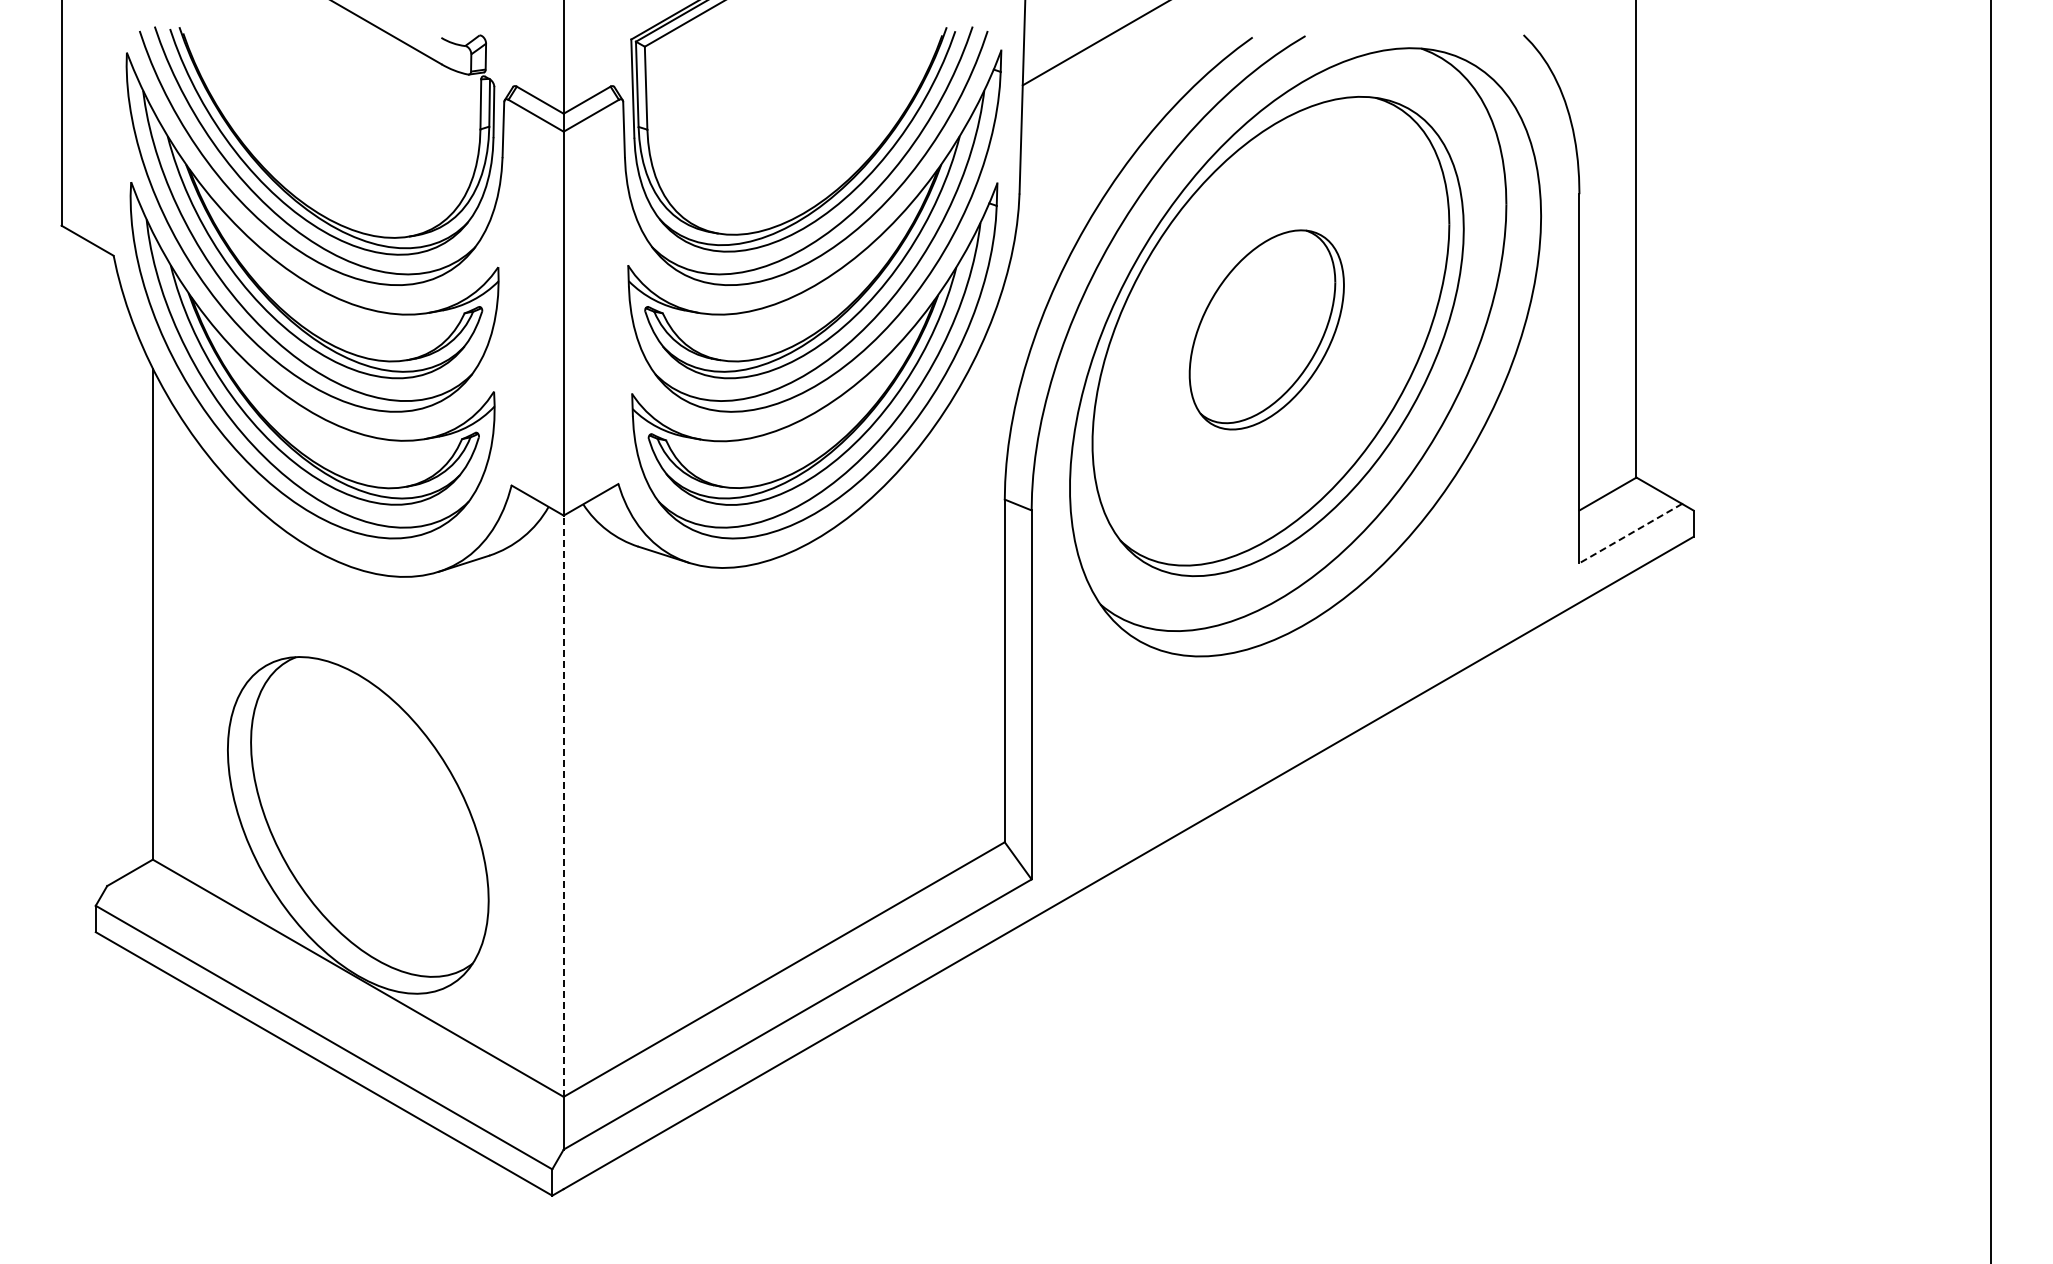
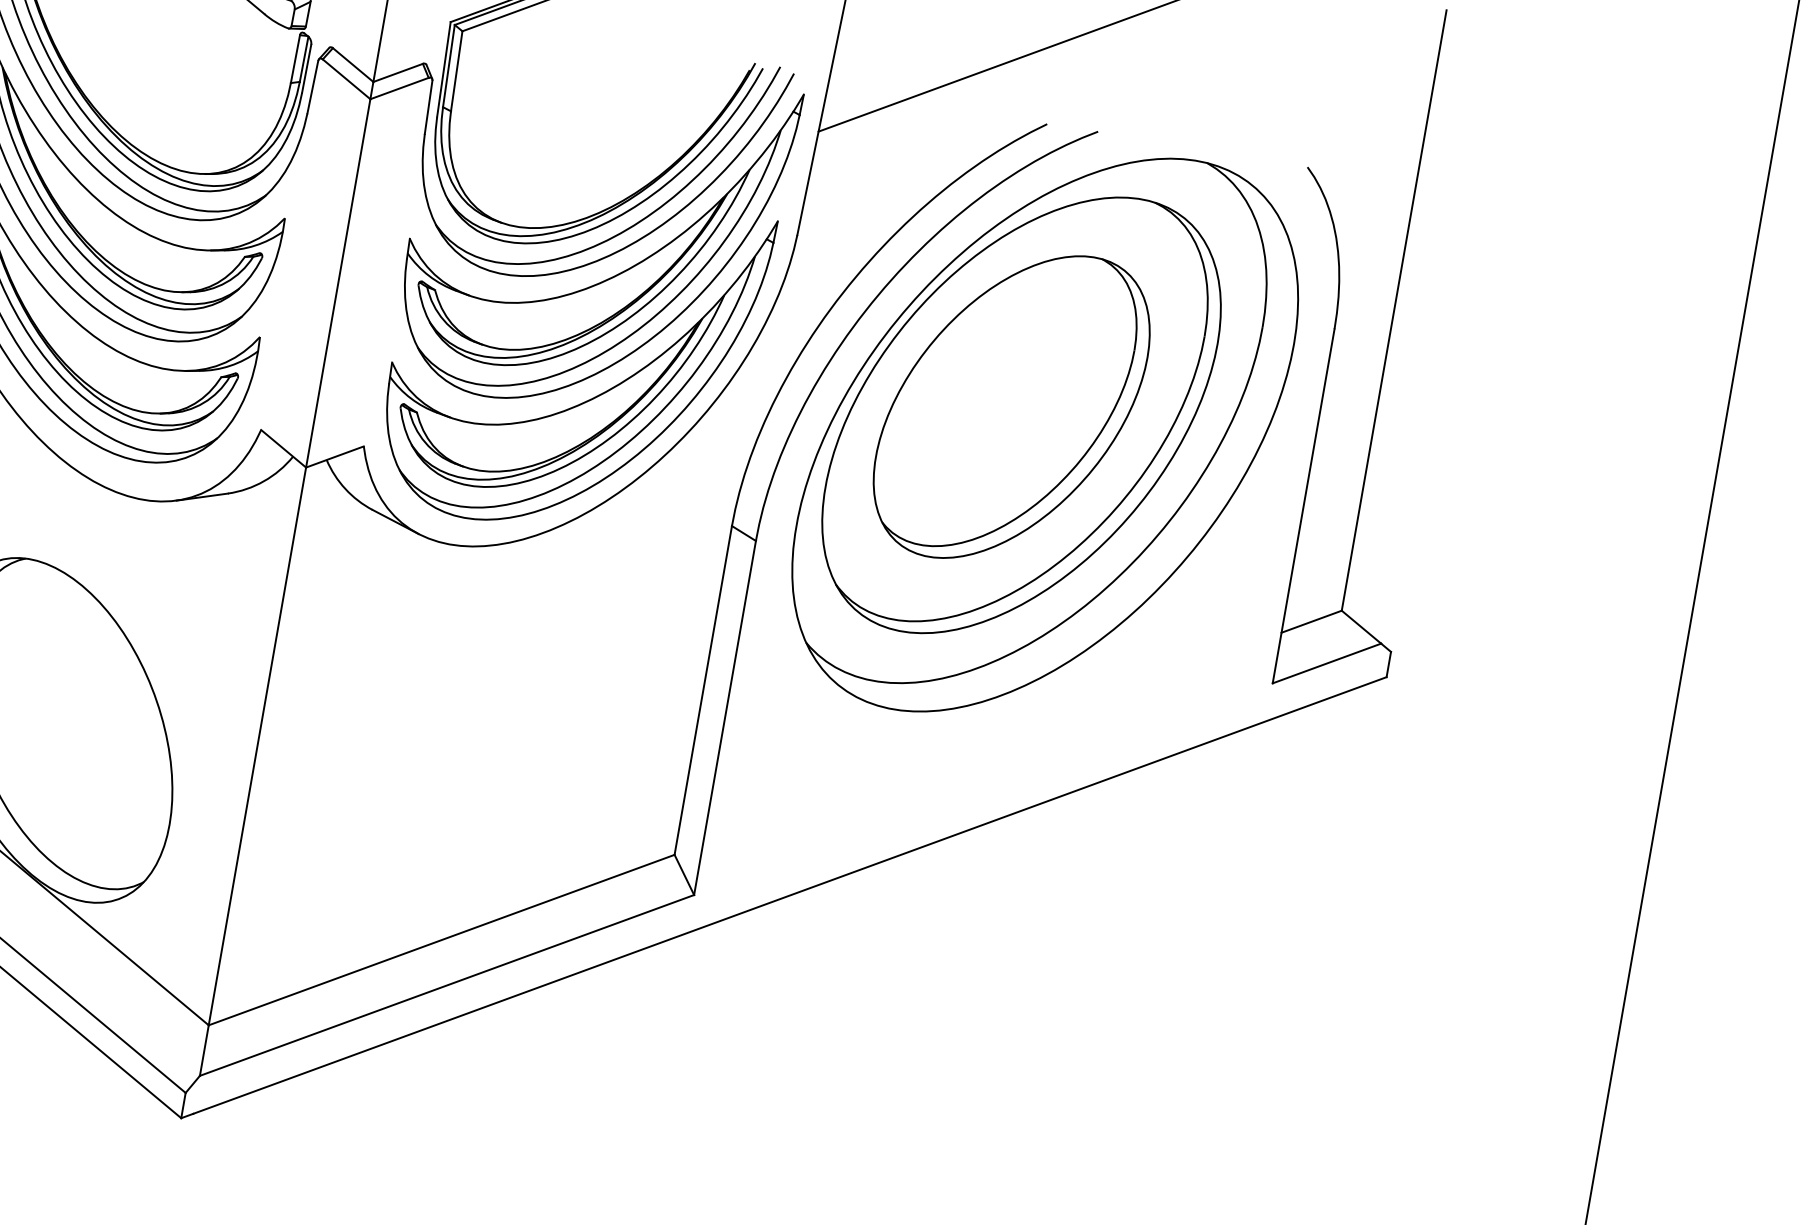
part: (1266, 329) -> (1011, 406), size x1.67
line: (1630, 533) -> (1326, 663), dashed -> solid
line: (563, 806) -> (257, 746), dashed -> solid

